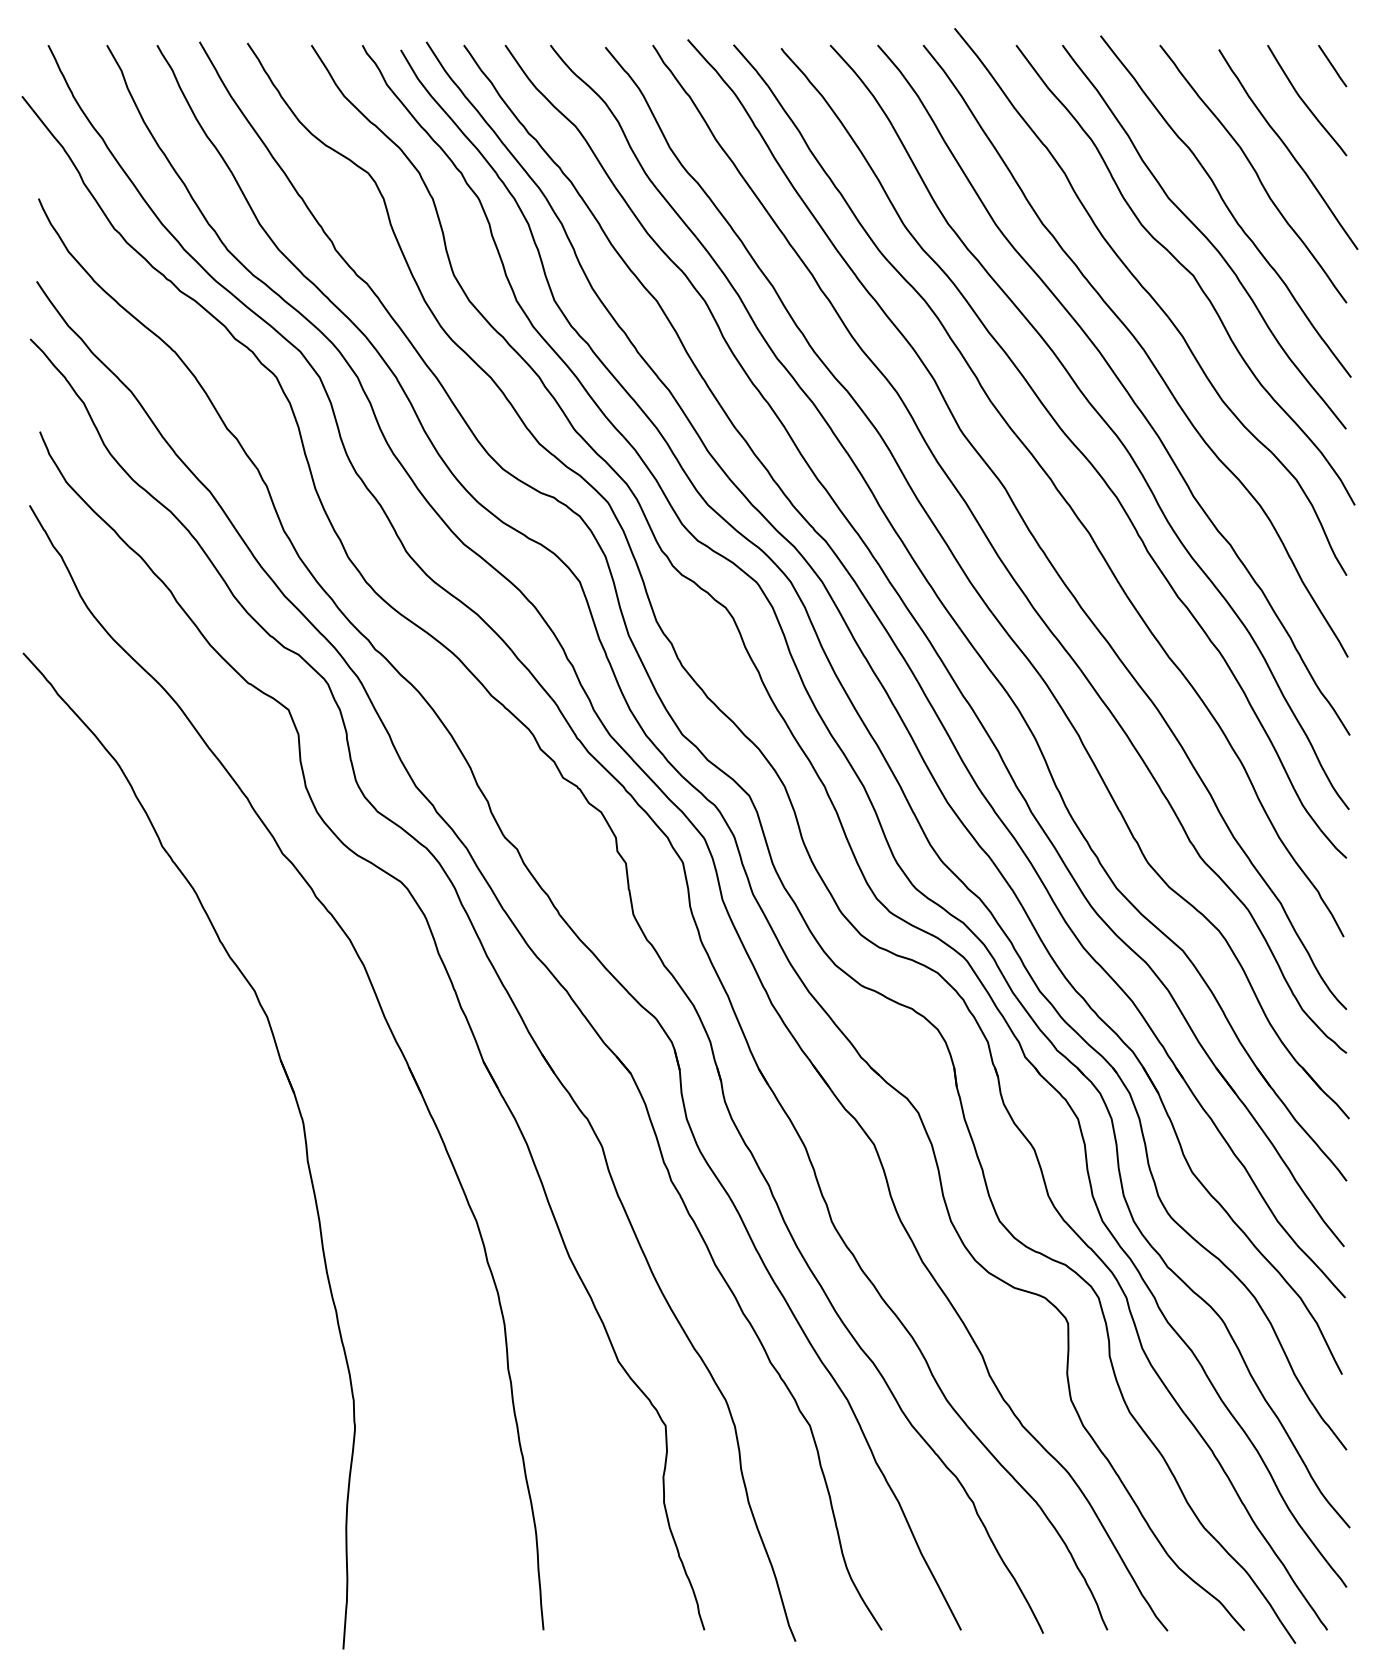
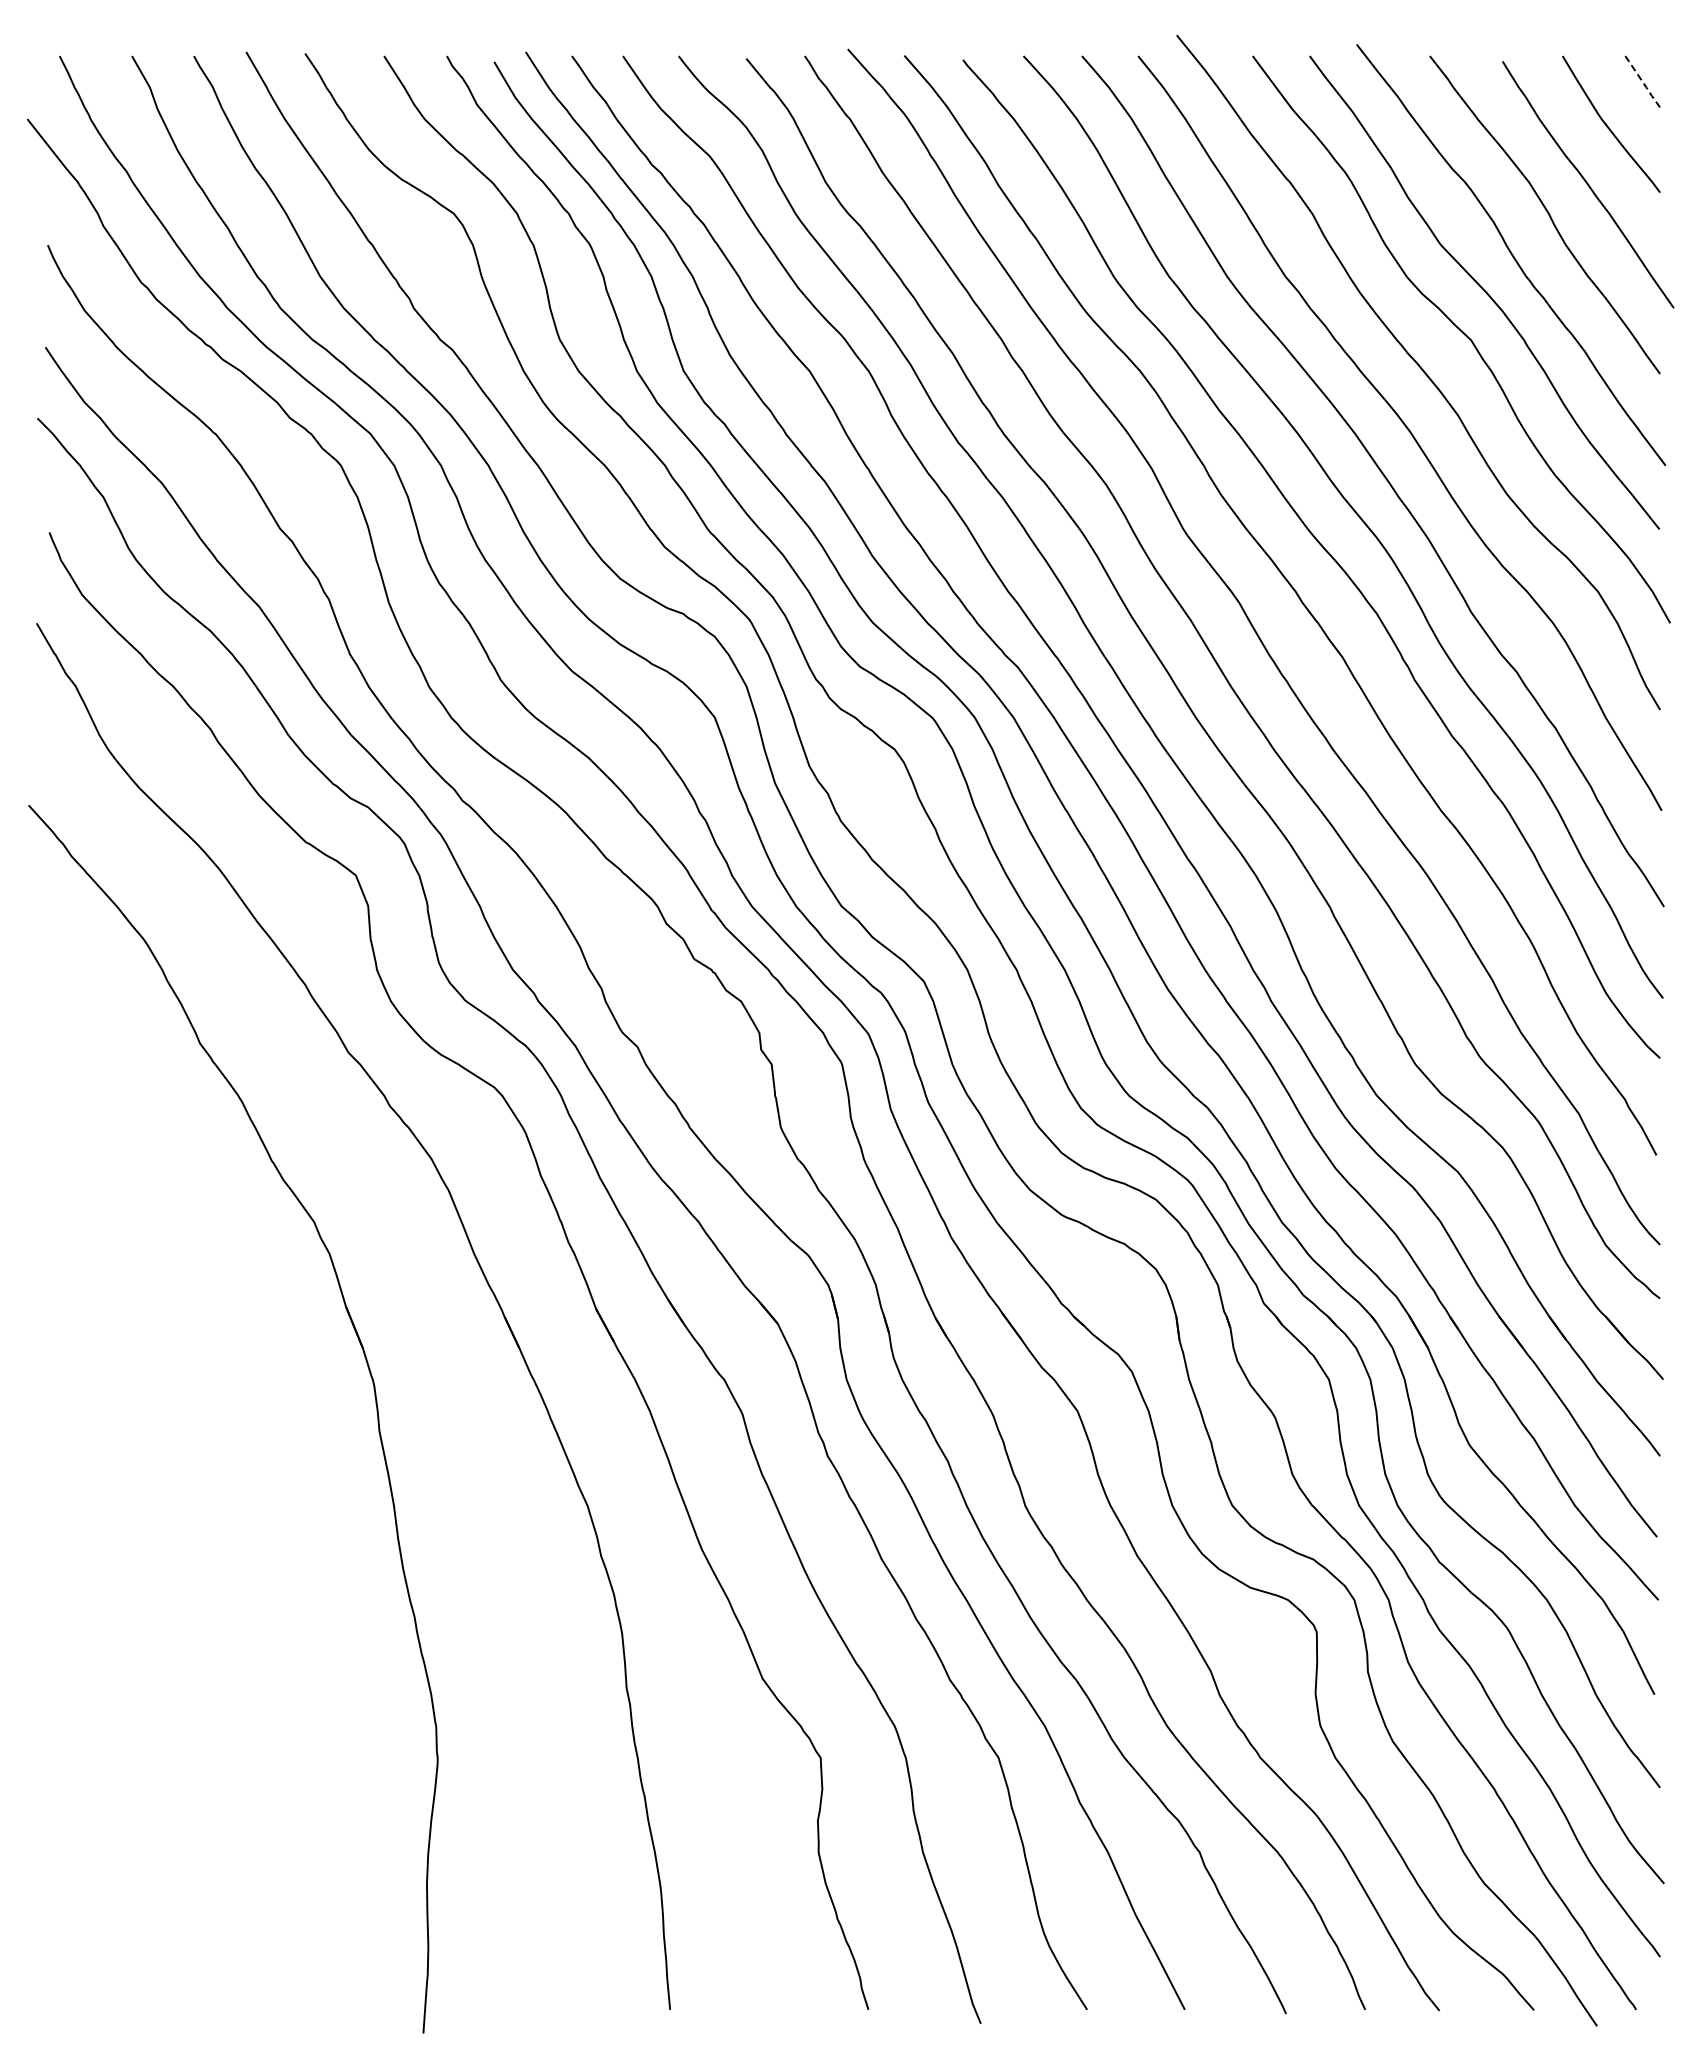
line: (1333, 67) -> (1643, 83), solid -> dashed

